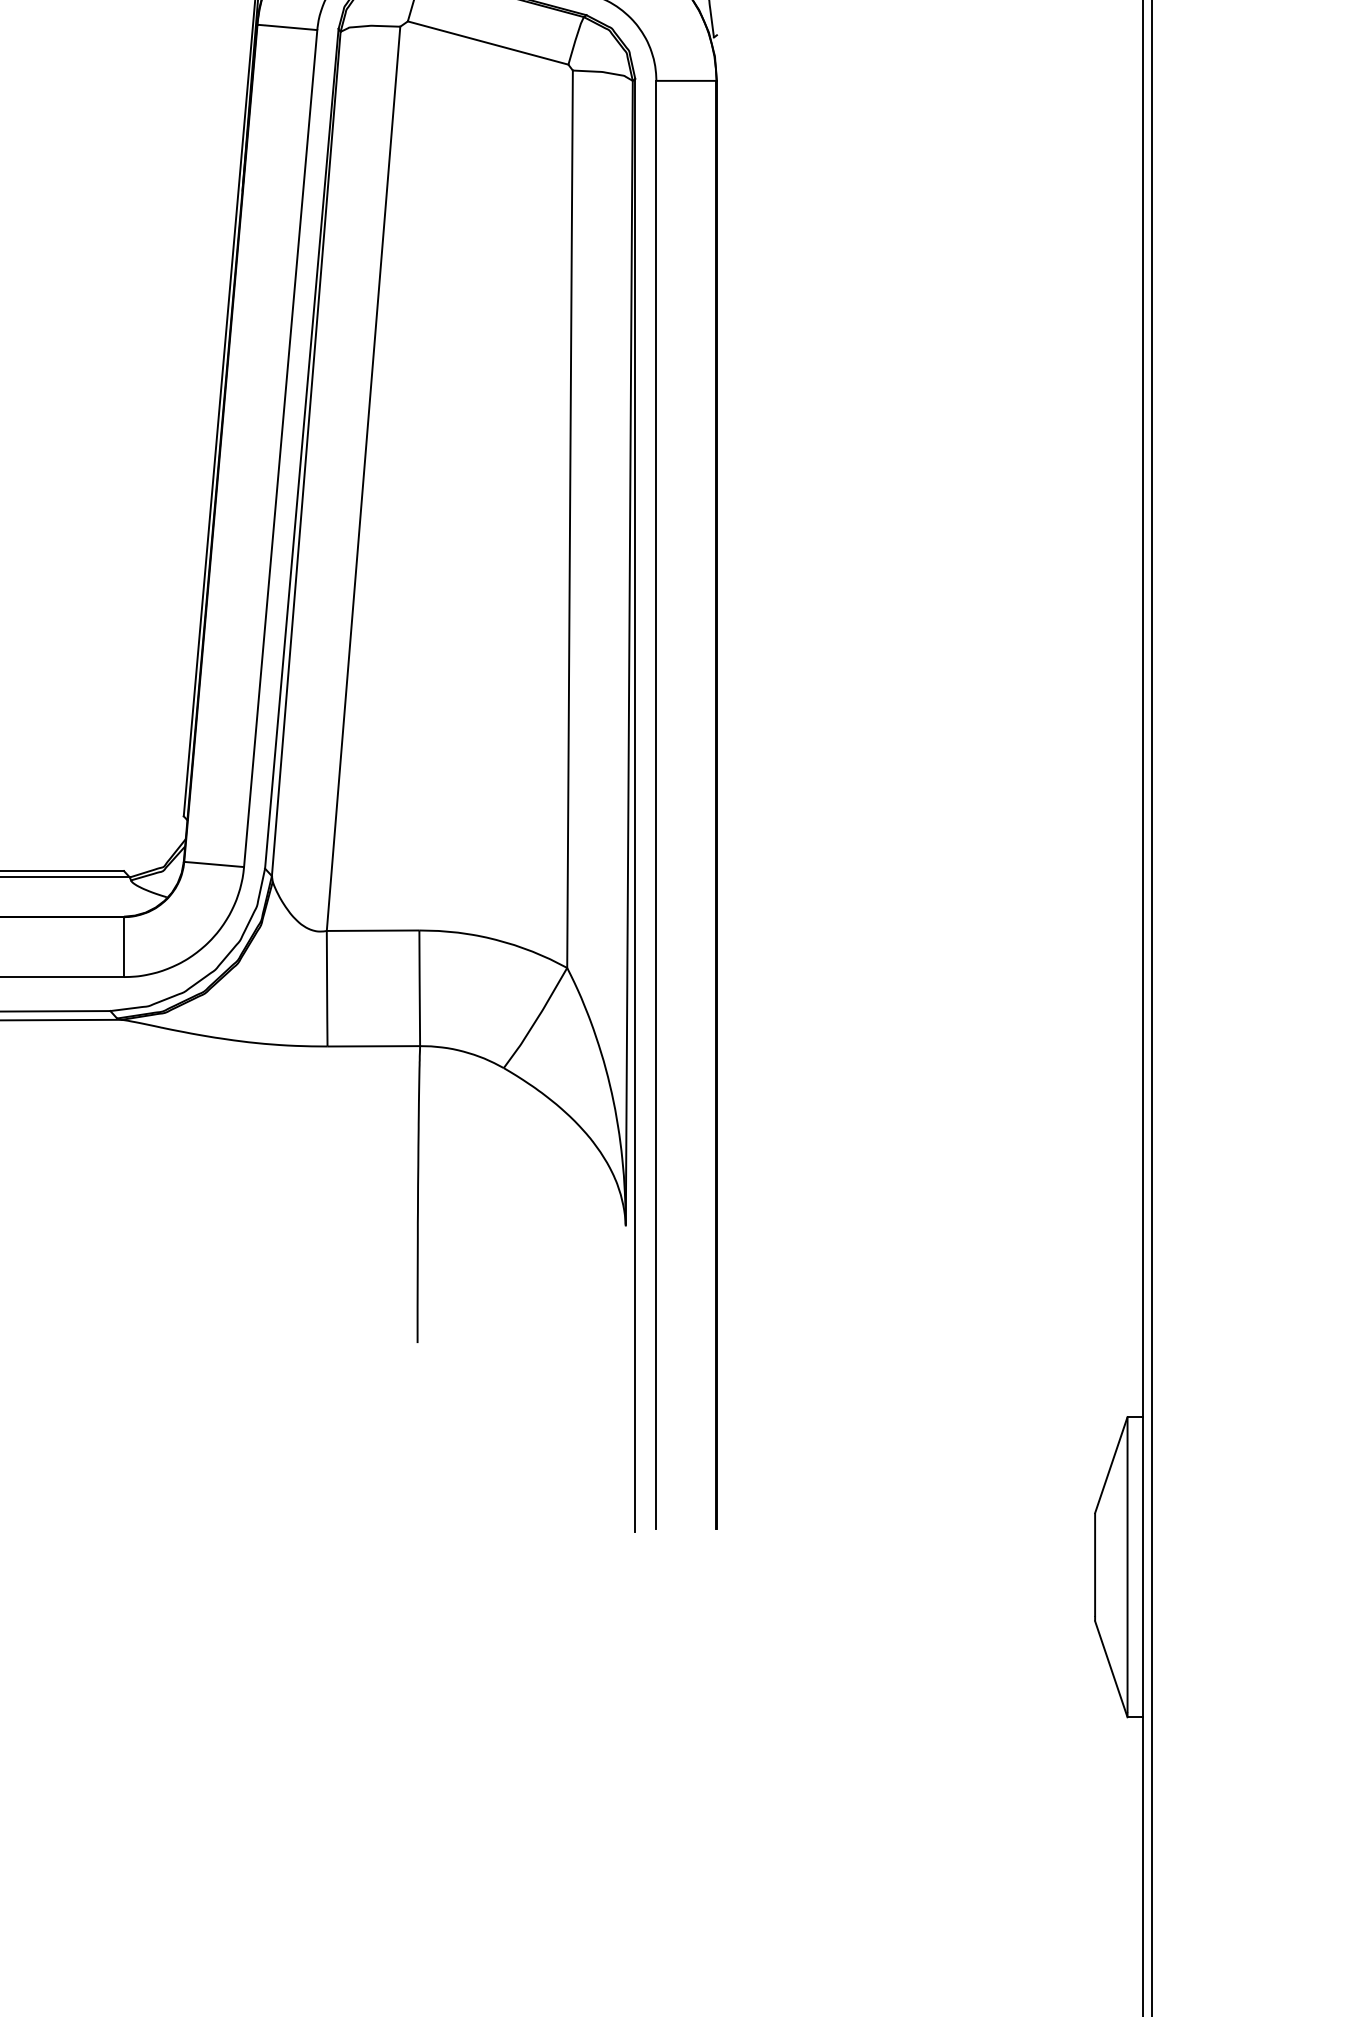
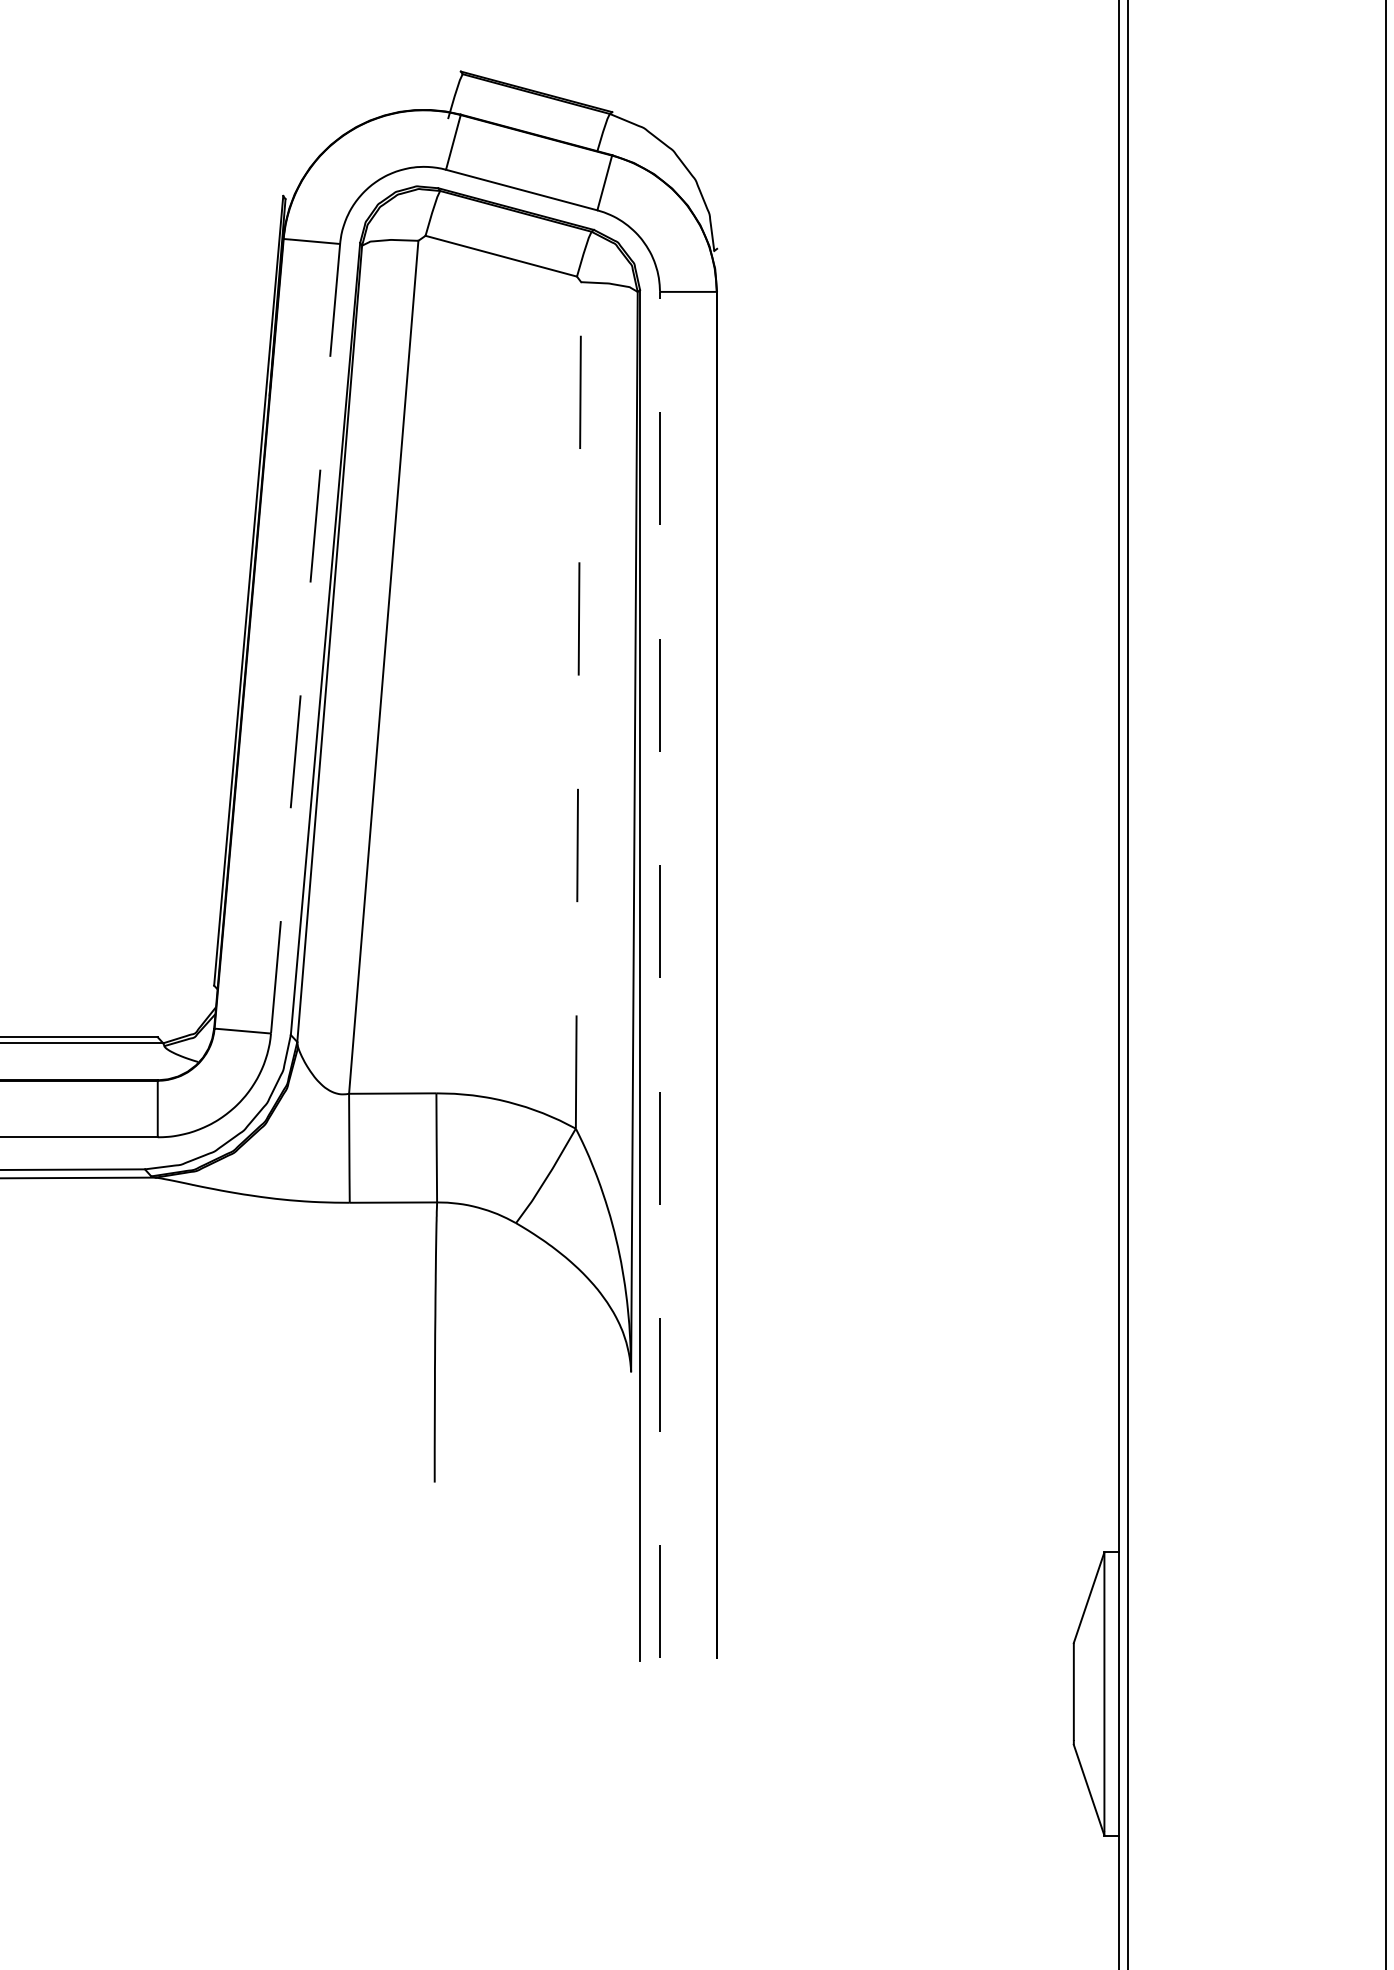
line: (280, 449) -> (305, 639), solid -> dashed
line: (570, 518) -> (578, 704), solid -> dashed
line: (656, 804) -> (660, 974), solid -> dashed

